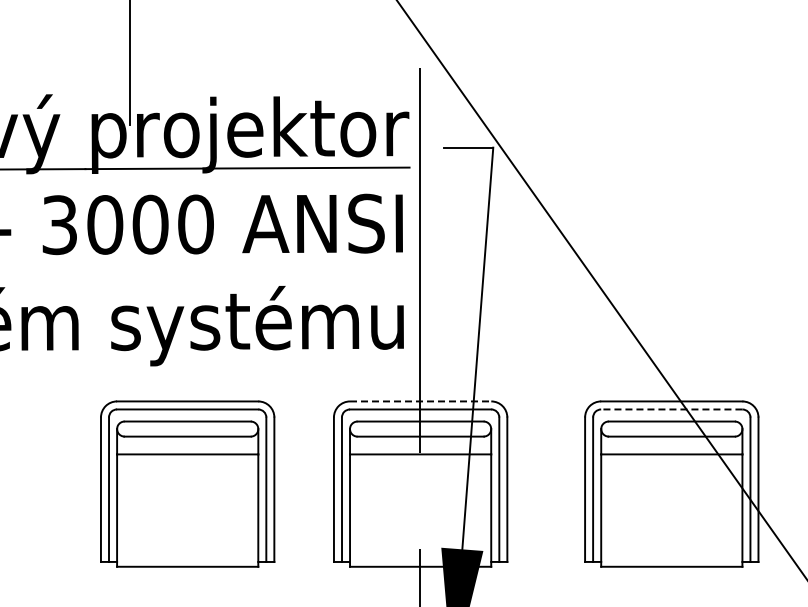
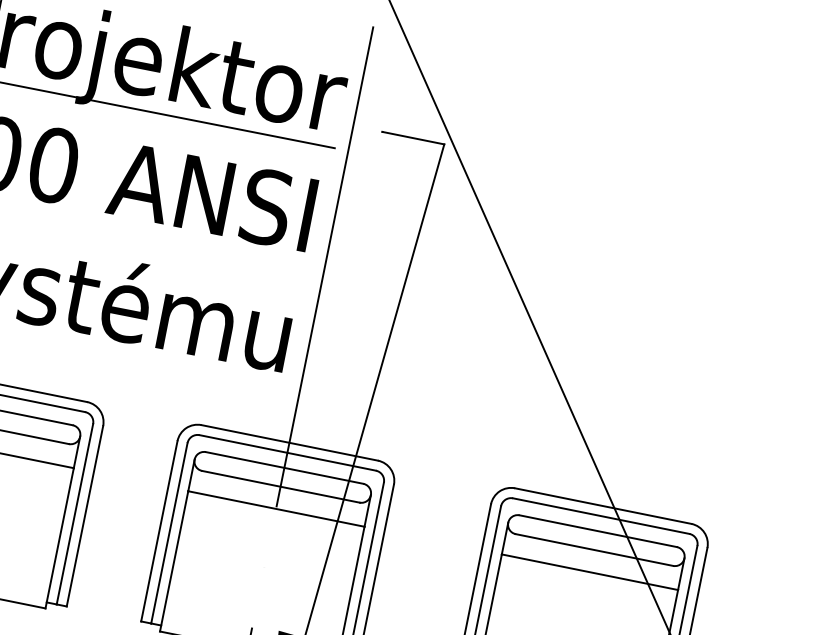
line: (420, 401) -> (289, 442), dashed -> solid
line: (671, 409) -> (600, 516), dashed -> solid

